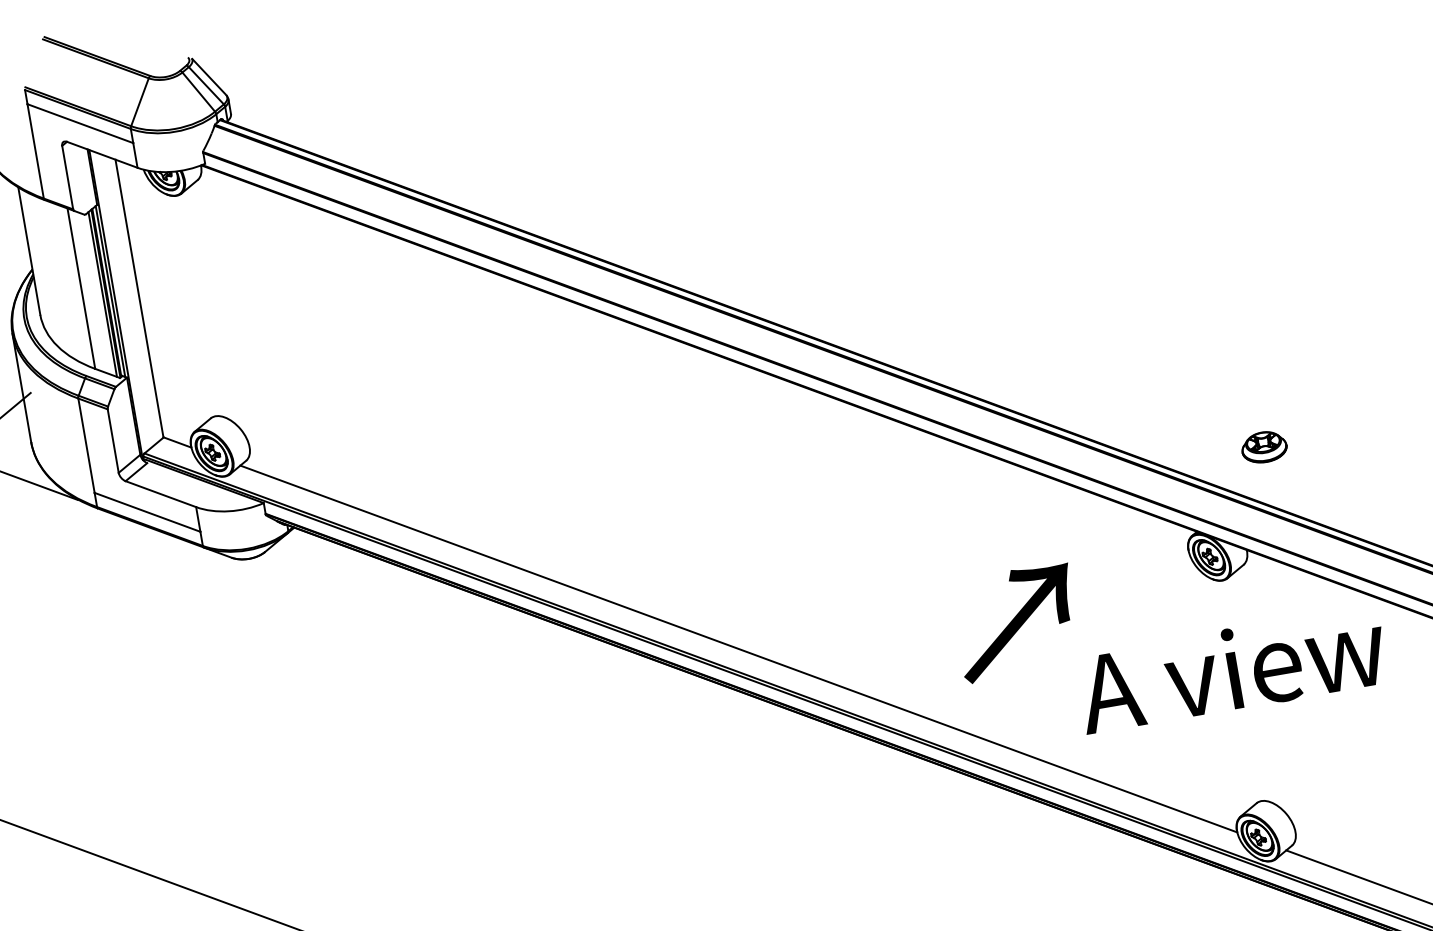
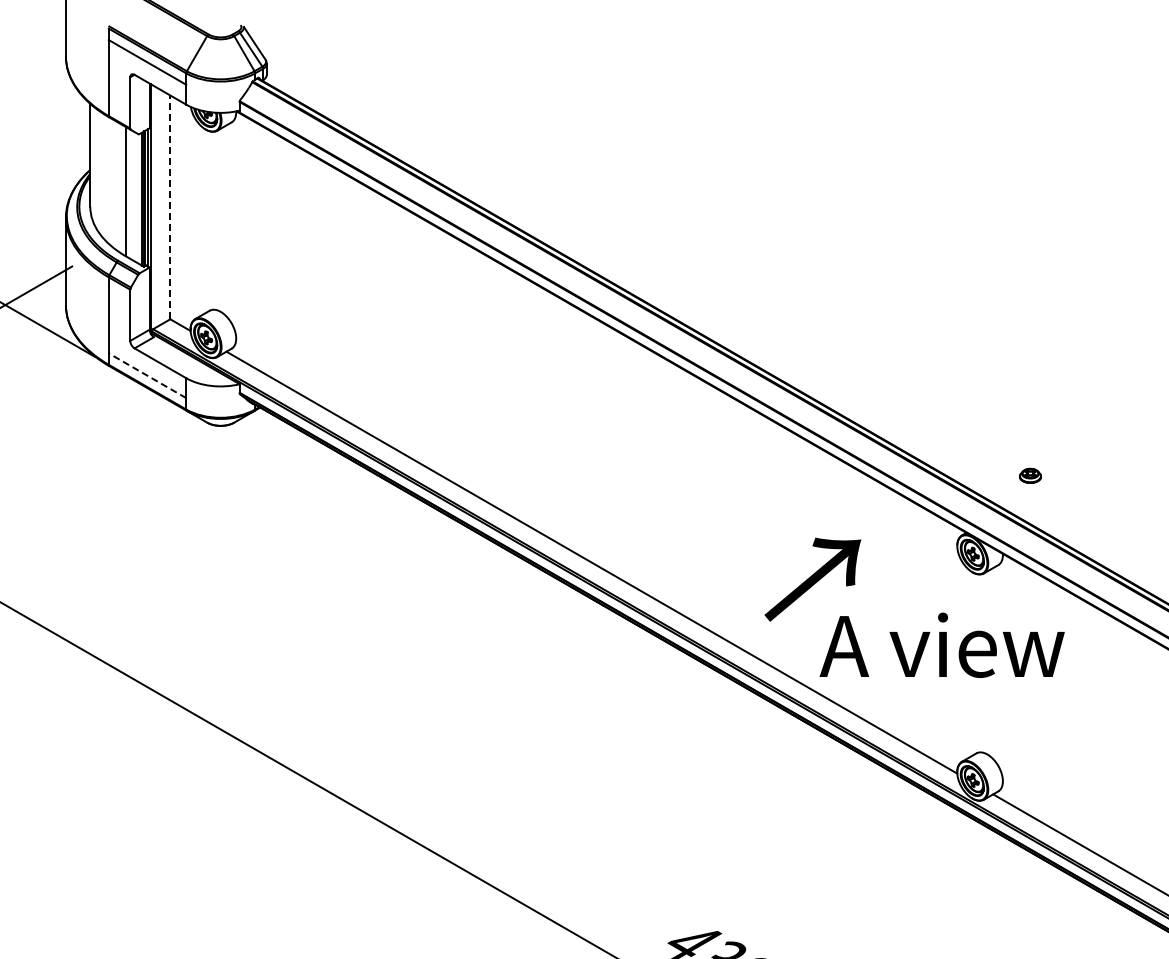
line: (140, 298) -> (170, 207), solid -> dashed
part: (1264, 446) -> (1030, 475), size x0.6
line: (147, 512) -> (147, 375), solid -> dashed
text: (1230, 668) -> (941, 644), moved

